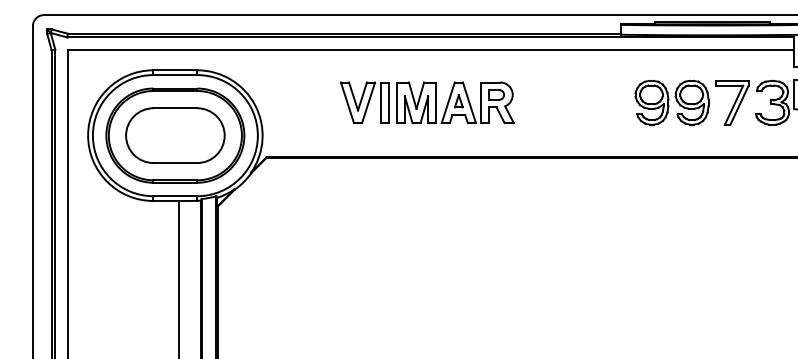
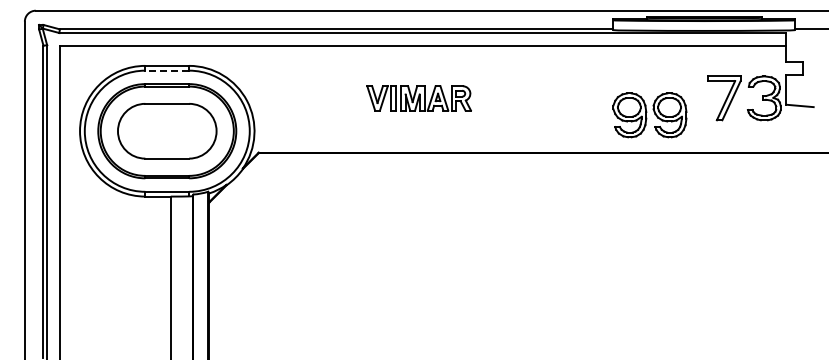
line: (175, 74) -> (167, 70), solid -> dashed
part: (426, 102) -> (418, 98), size x0.6
part: (671, 102) -> (649, 115), moved

